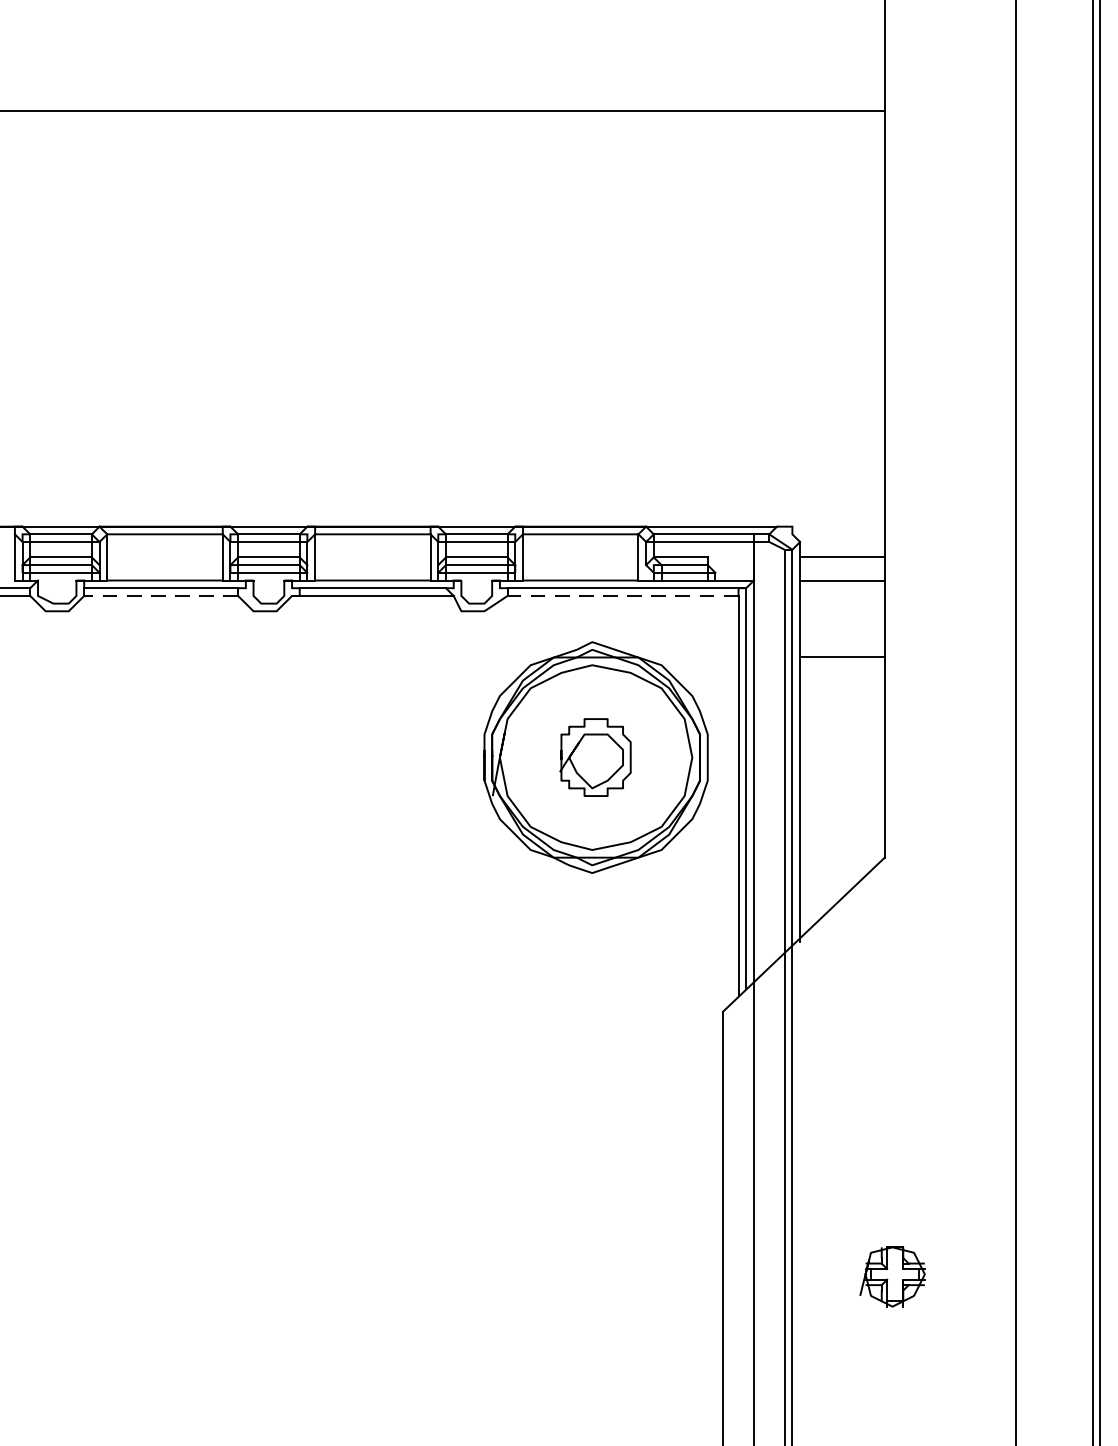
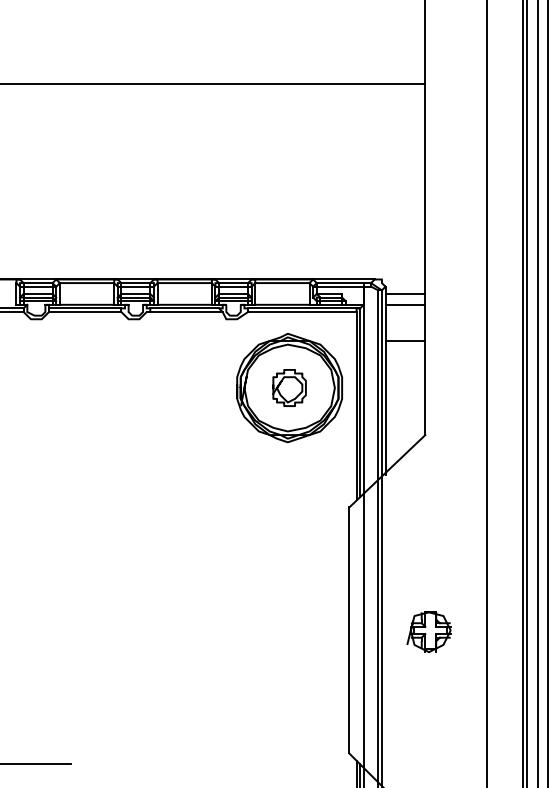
line: (159, 596) -> (84, 312), dashed -> solid
line: (621, 596) -> (301, 312), dashed -> solid
part: (891, 1275) -> (428, 631), size x1.43

